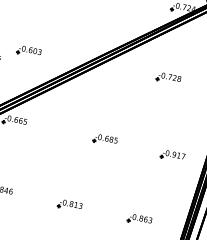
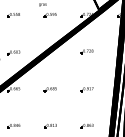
part: (103, 139) -> (49, 89), moved
part: (171, 155) -> (86, 89), moved

